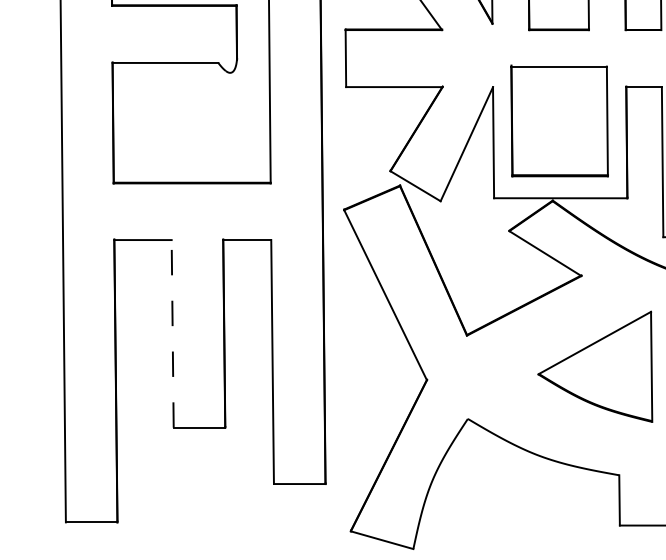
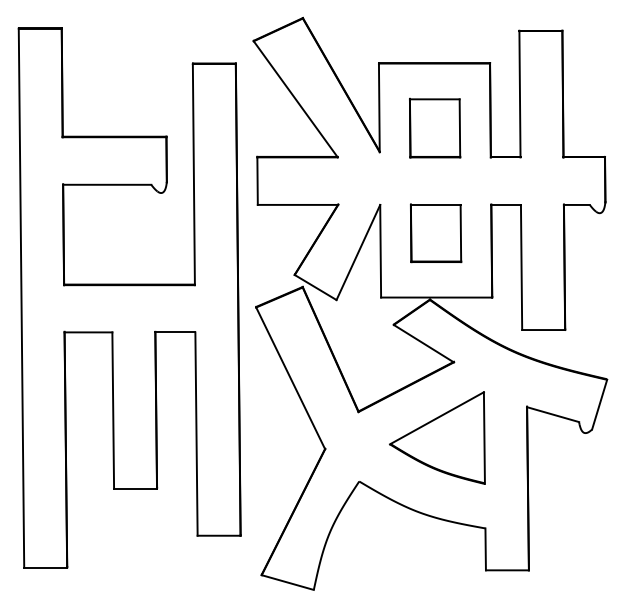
part: (560, 121) -> (436, 233), size x0.62
line: (173, 333) -> (113, 410), dashed -> solid
part: (595, 366) -> (437, 437), moved

